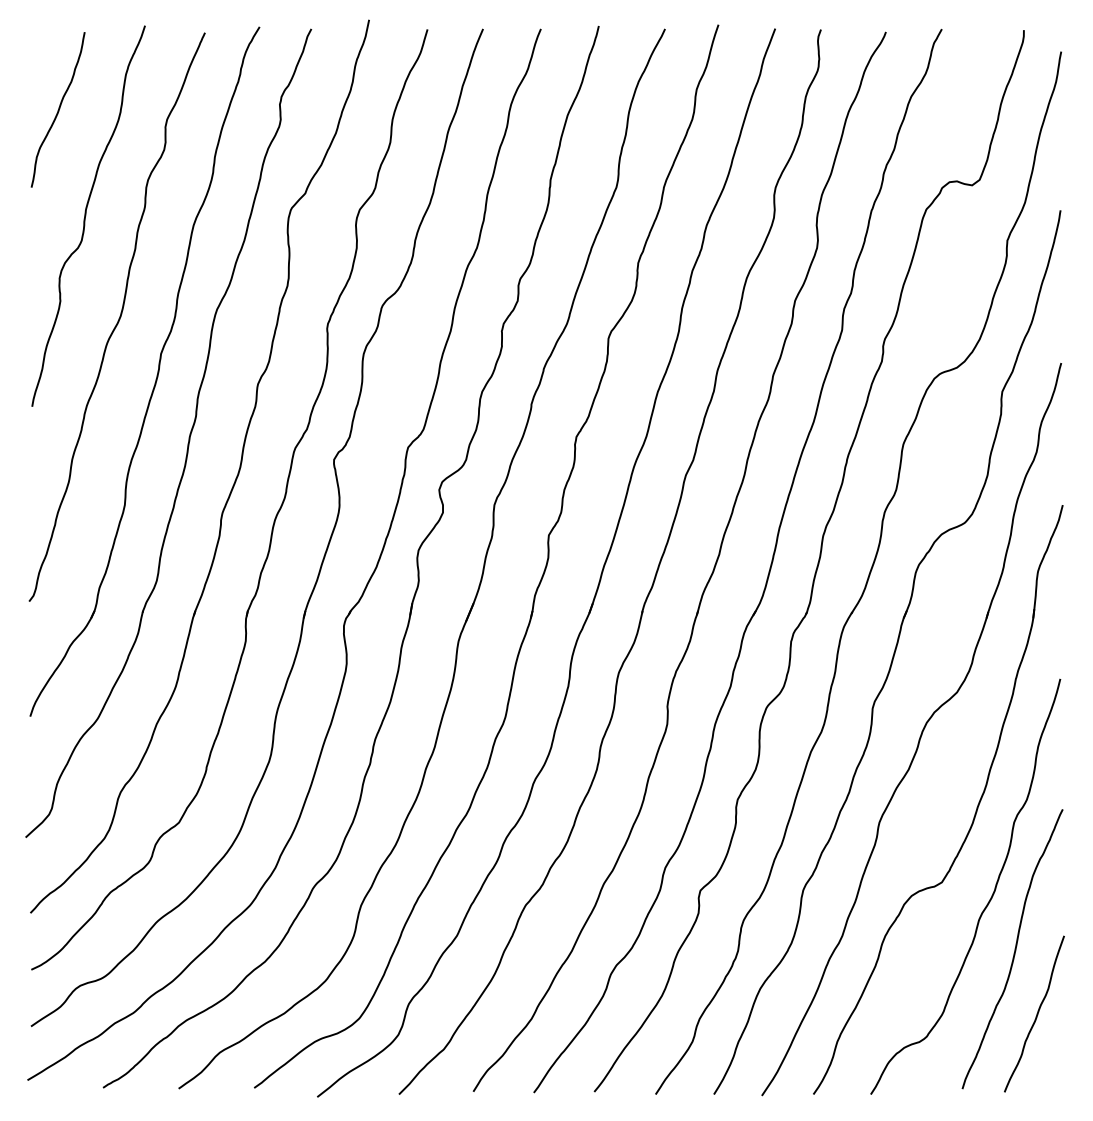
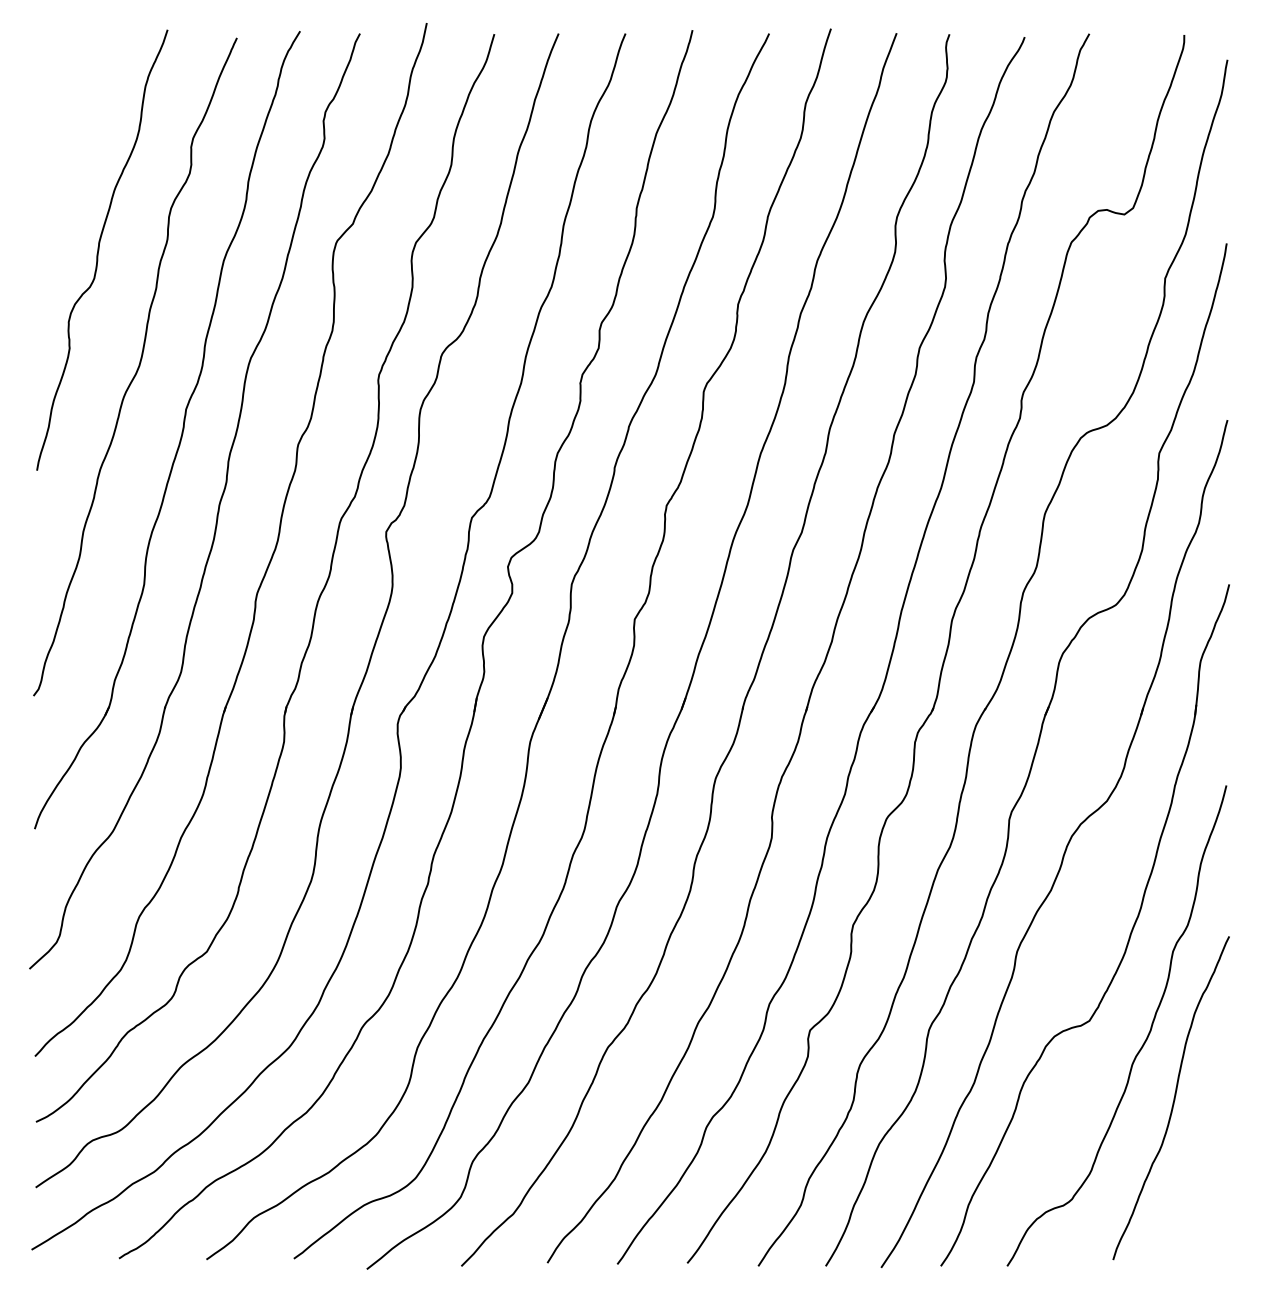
curve: (57, 110) -> (66, 127), removed
curve: (1036, 1015) -> (1198, 1174), removed

